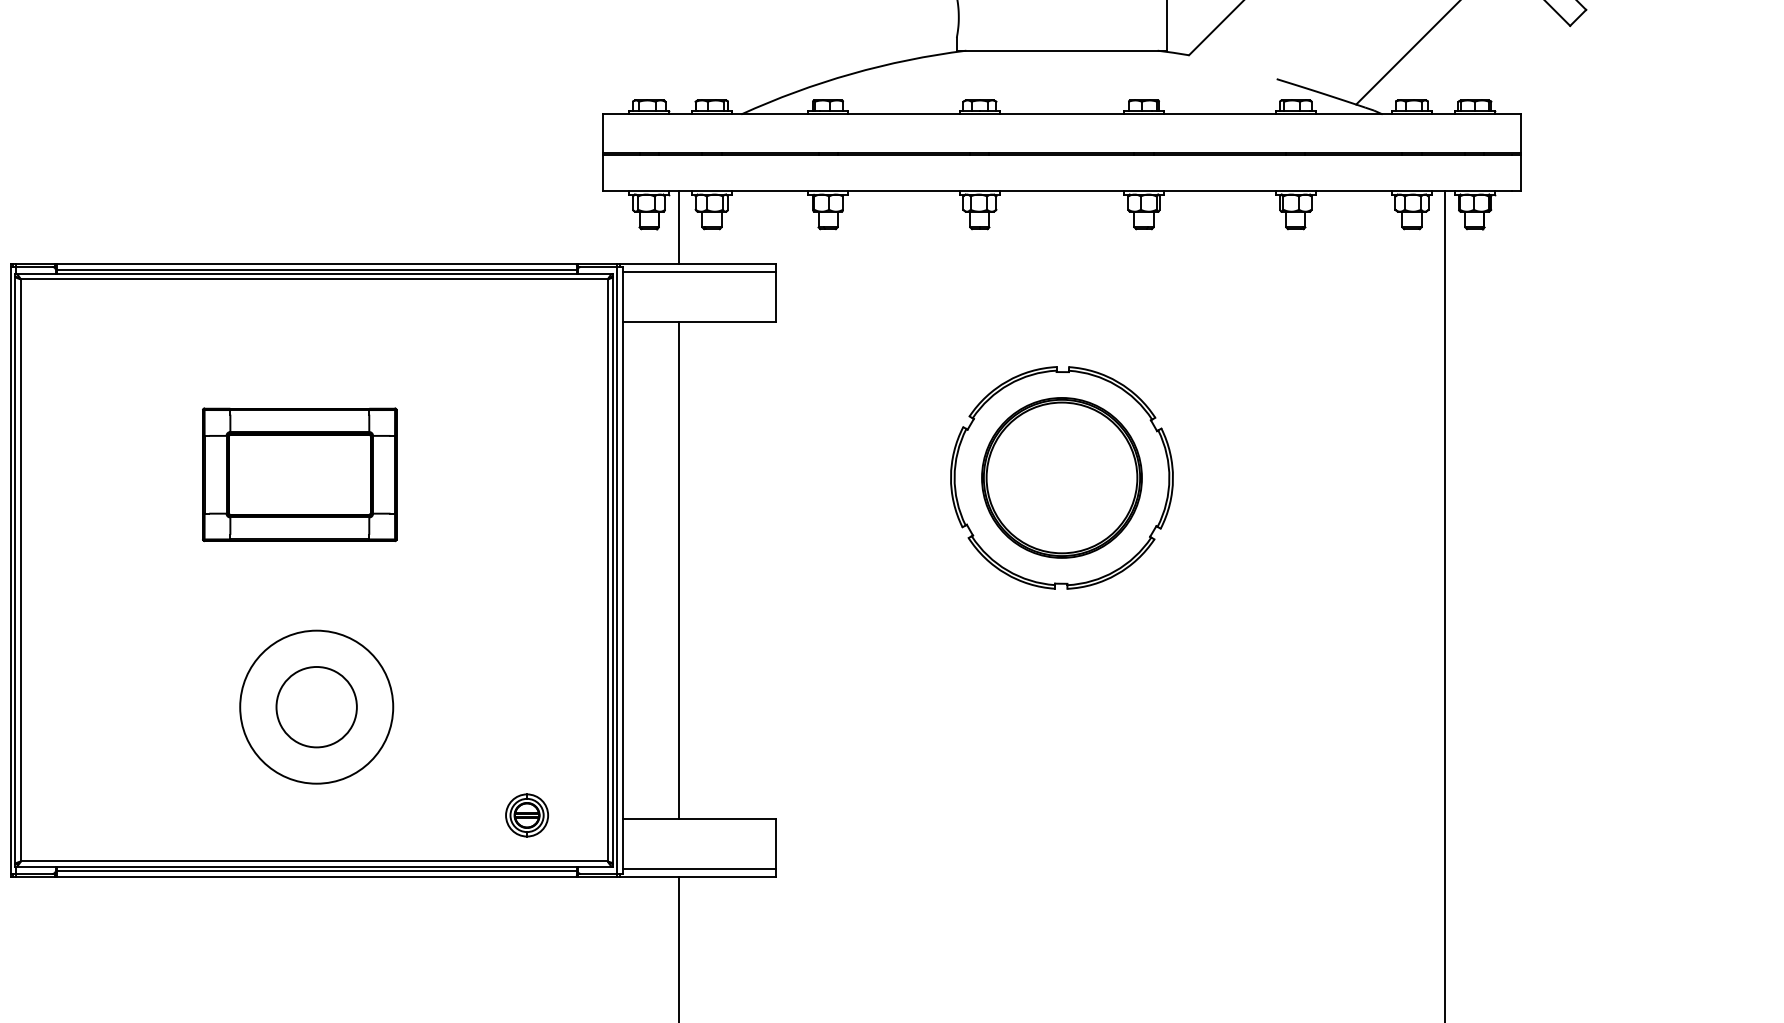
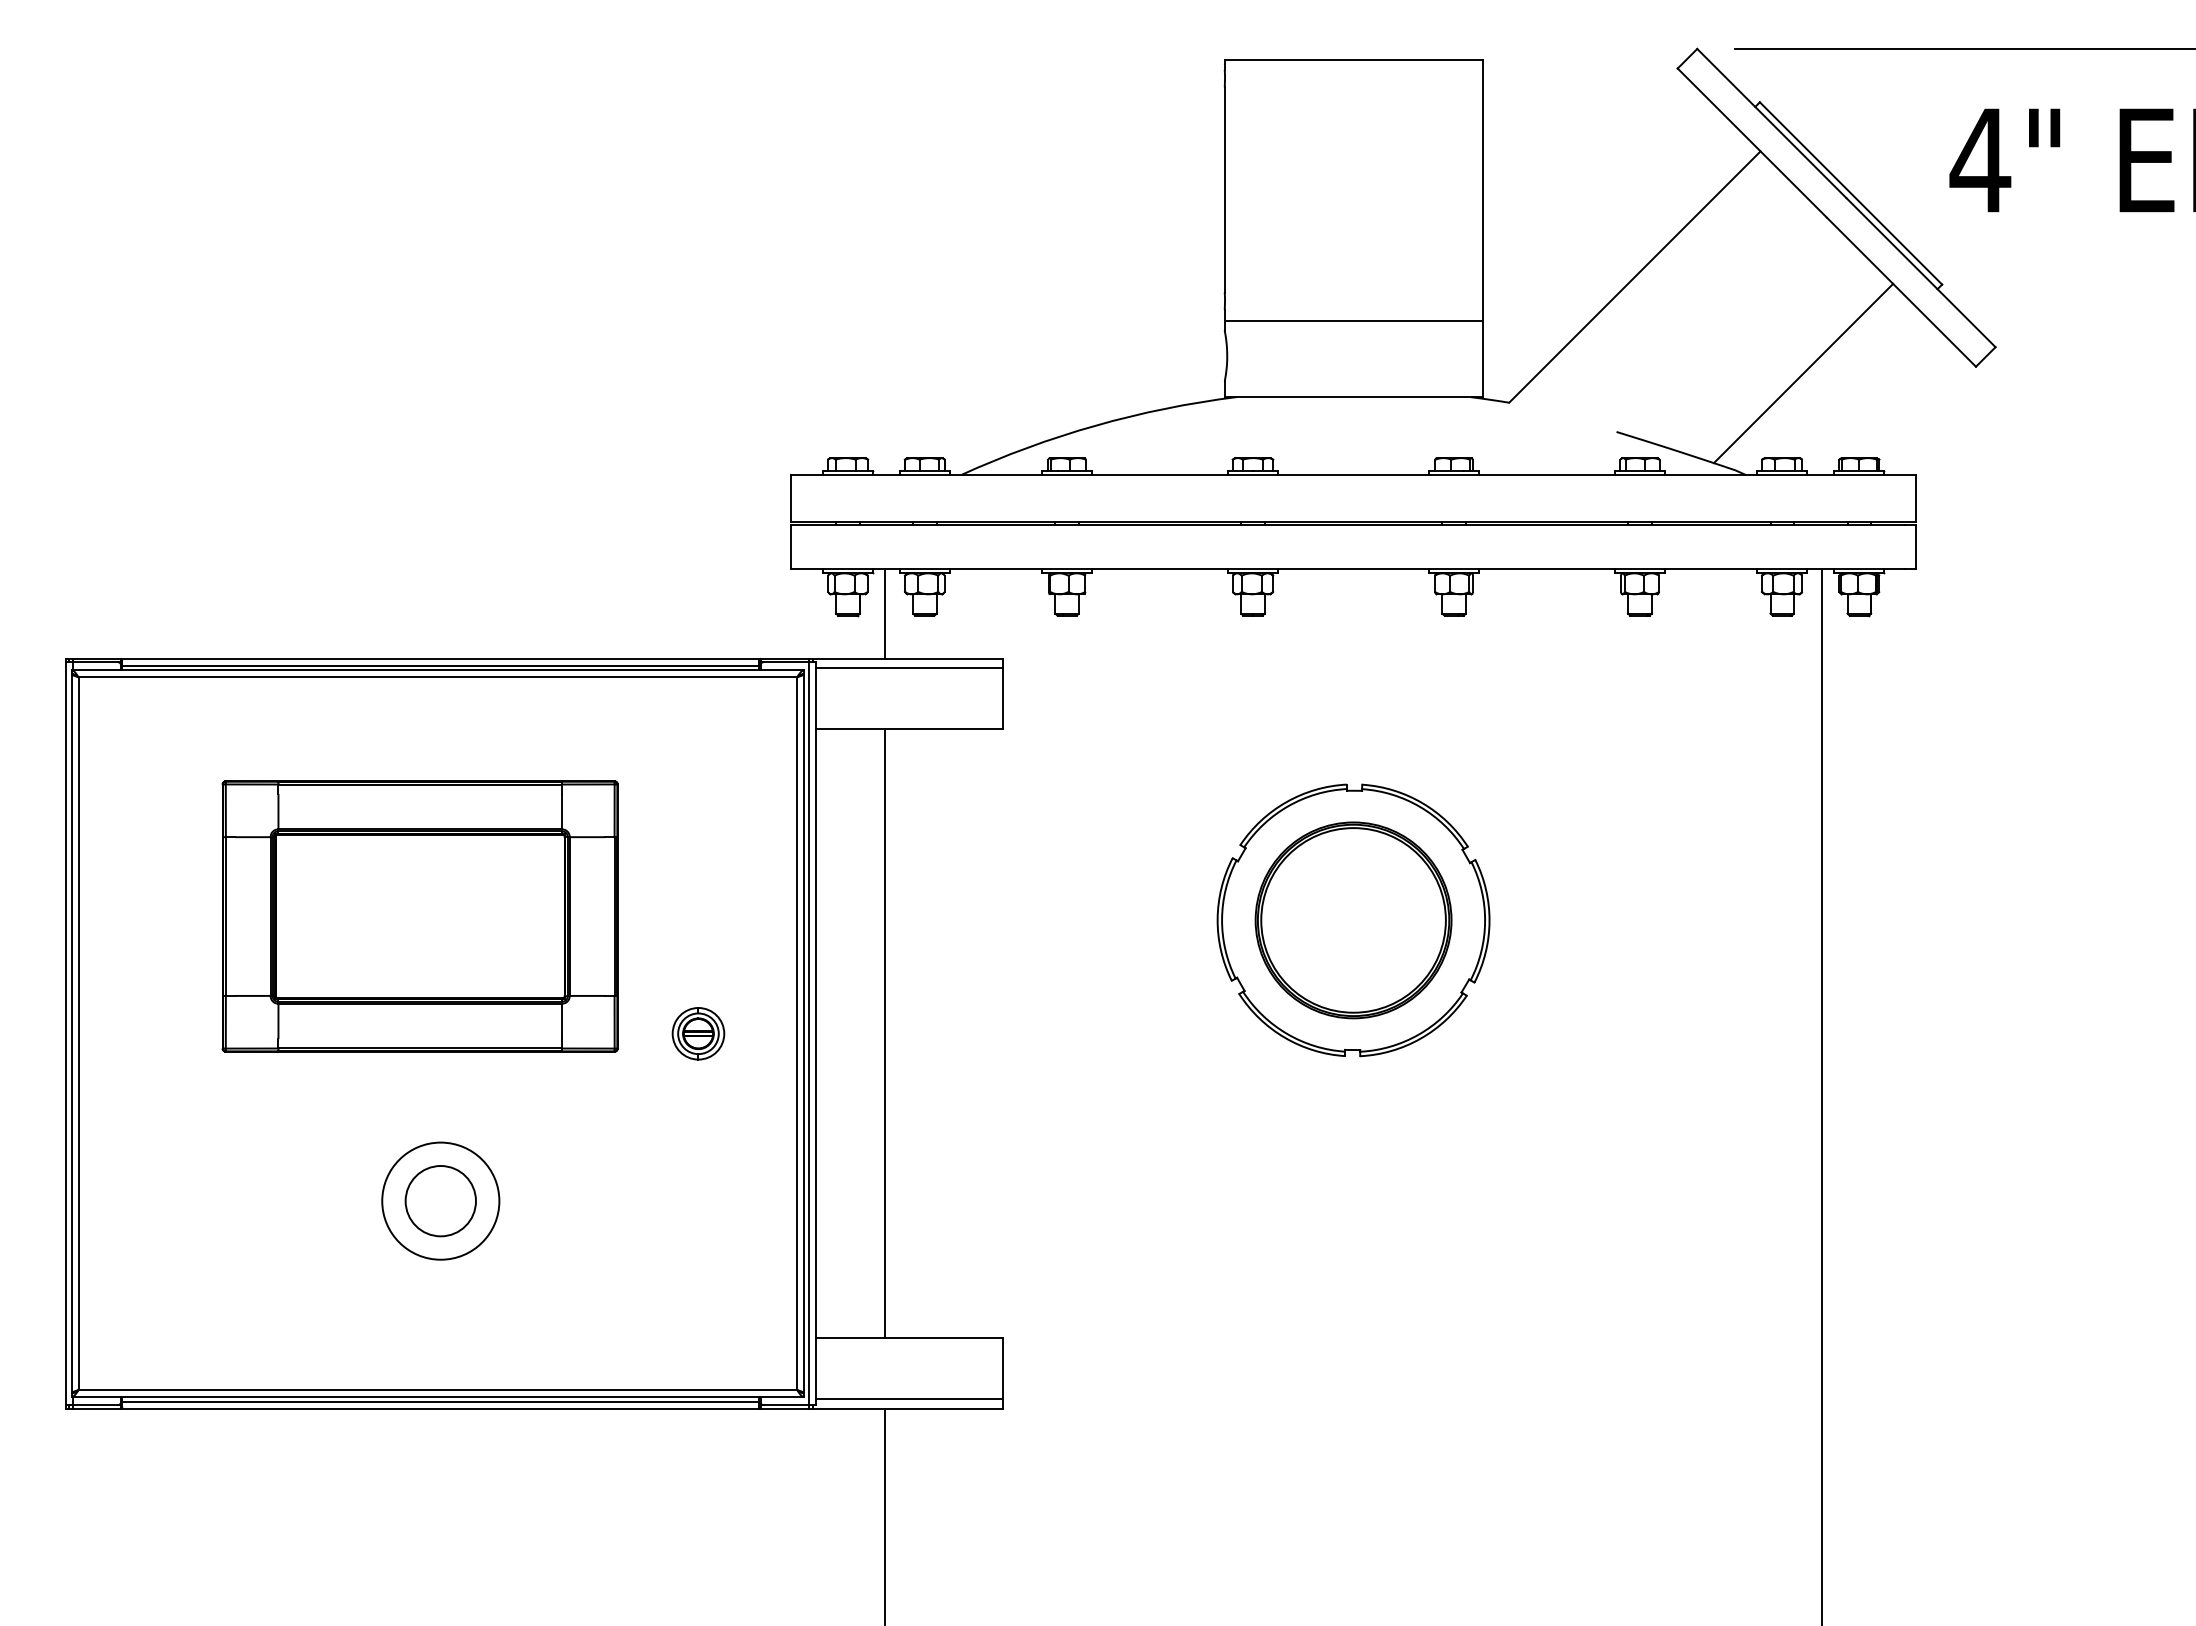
part: (299, 474) -> (419, 916), size x1.67
circle: (316, 706) -> (440, 1200), size x0.62
circle: (316, 707) -> (440, 1201), size x0.71
part: (527, 815) -> (698, 1033), moved

